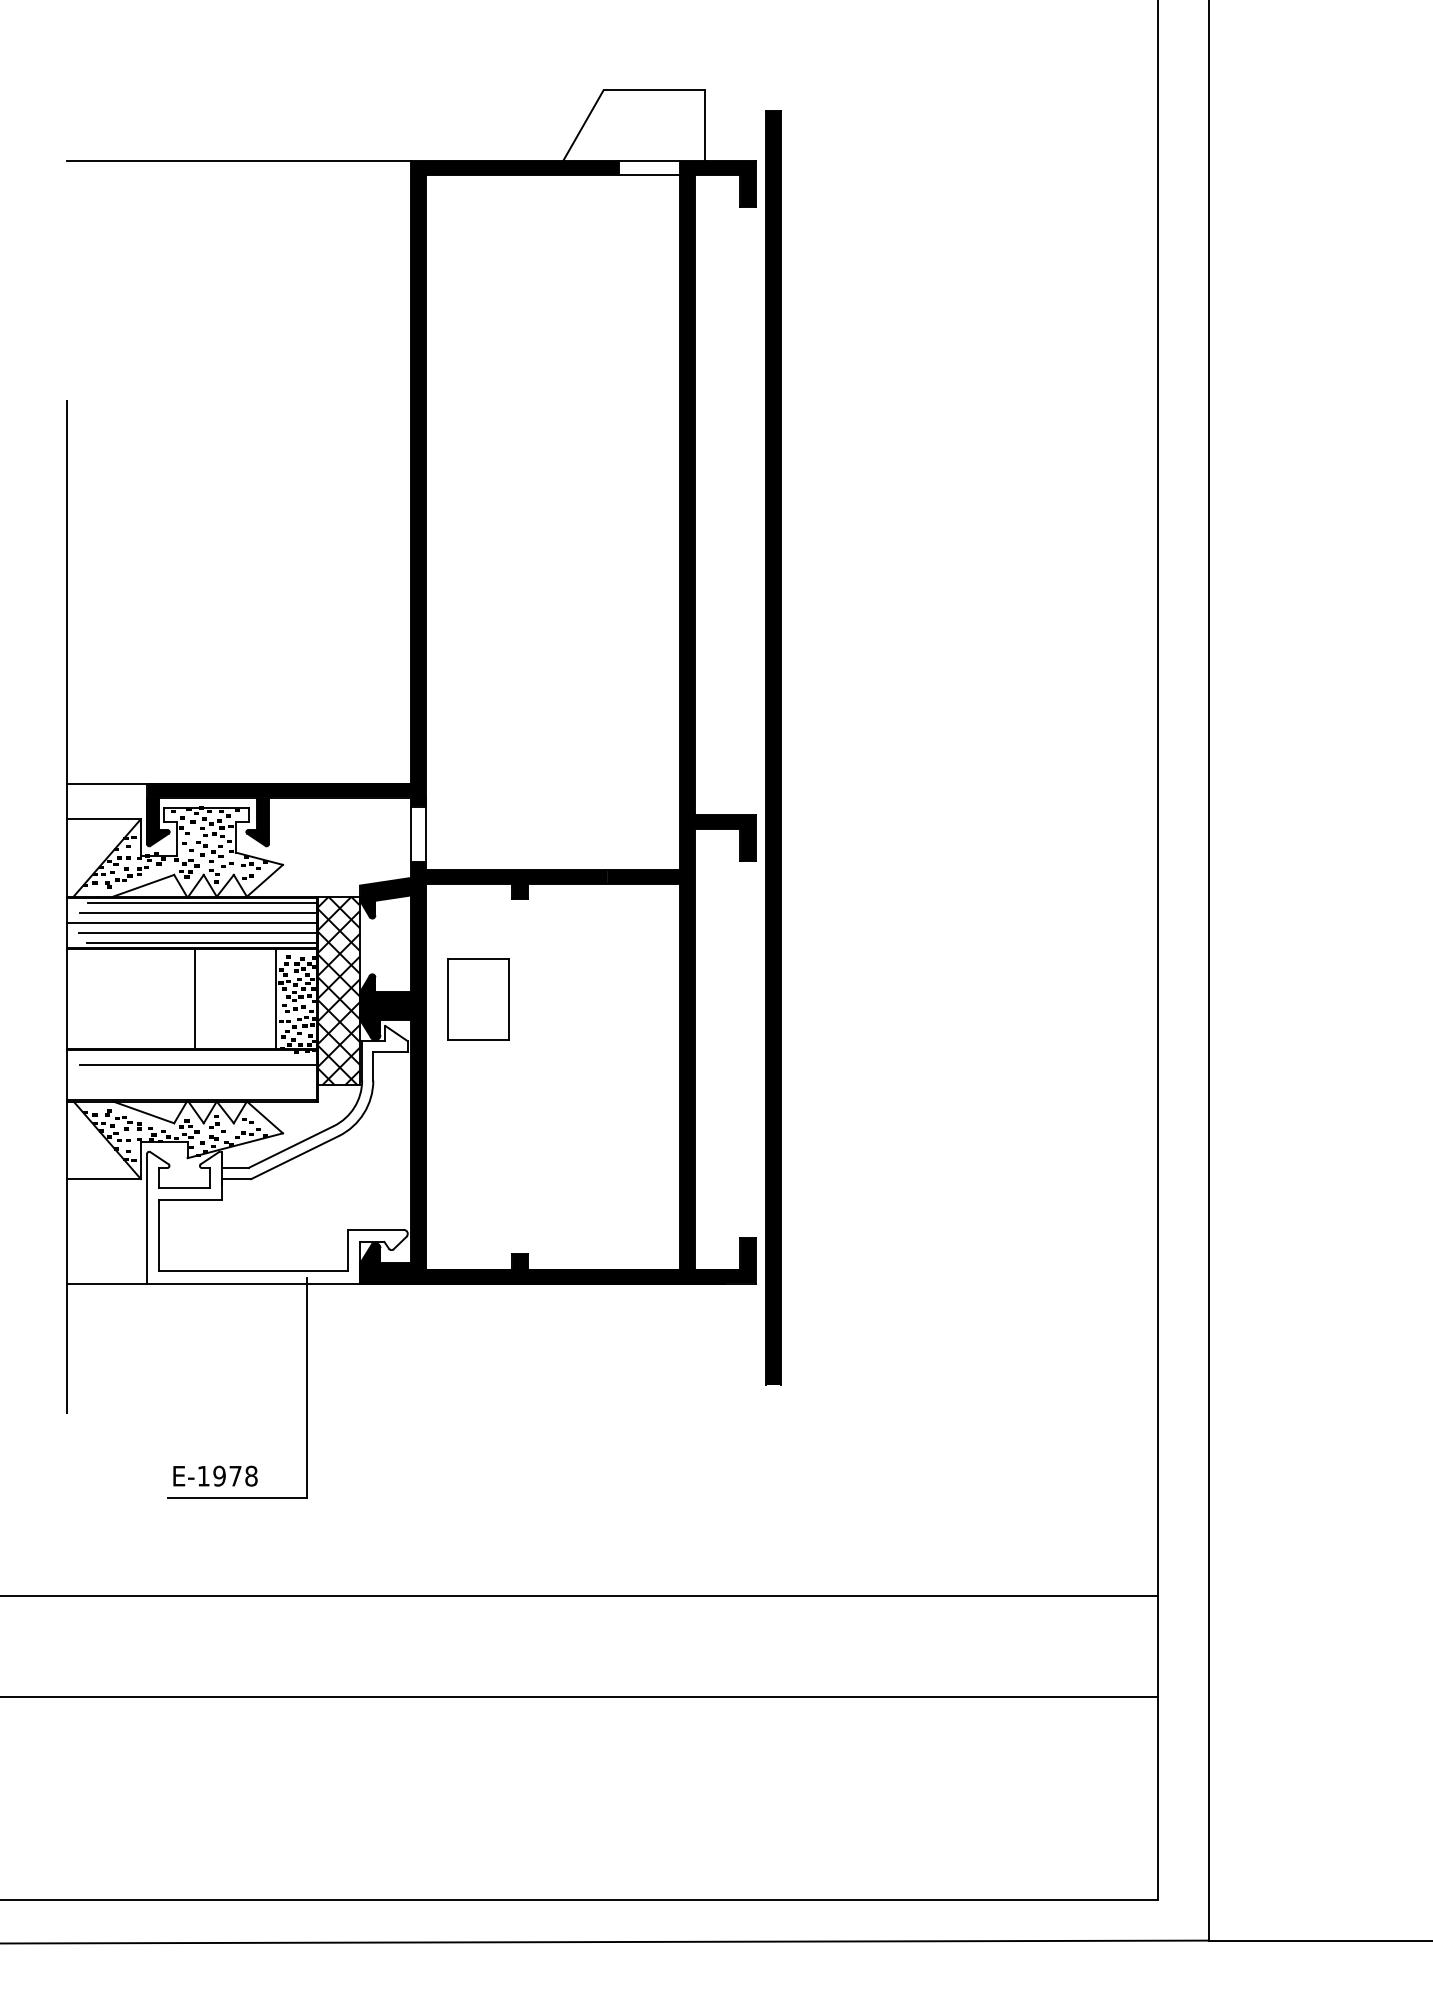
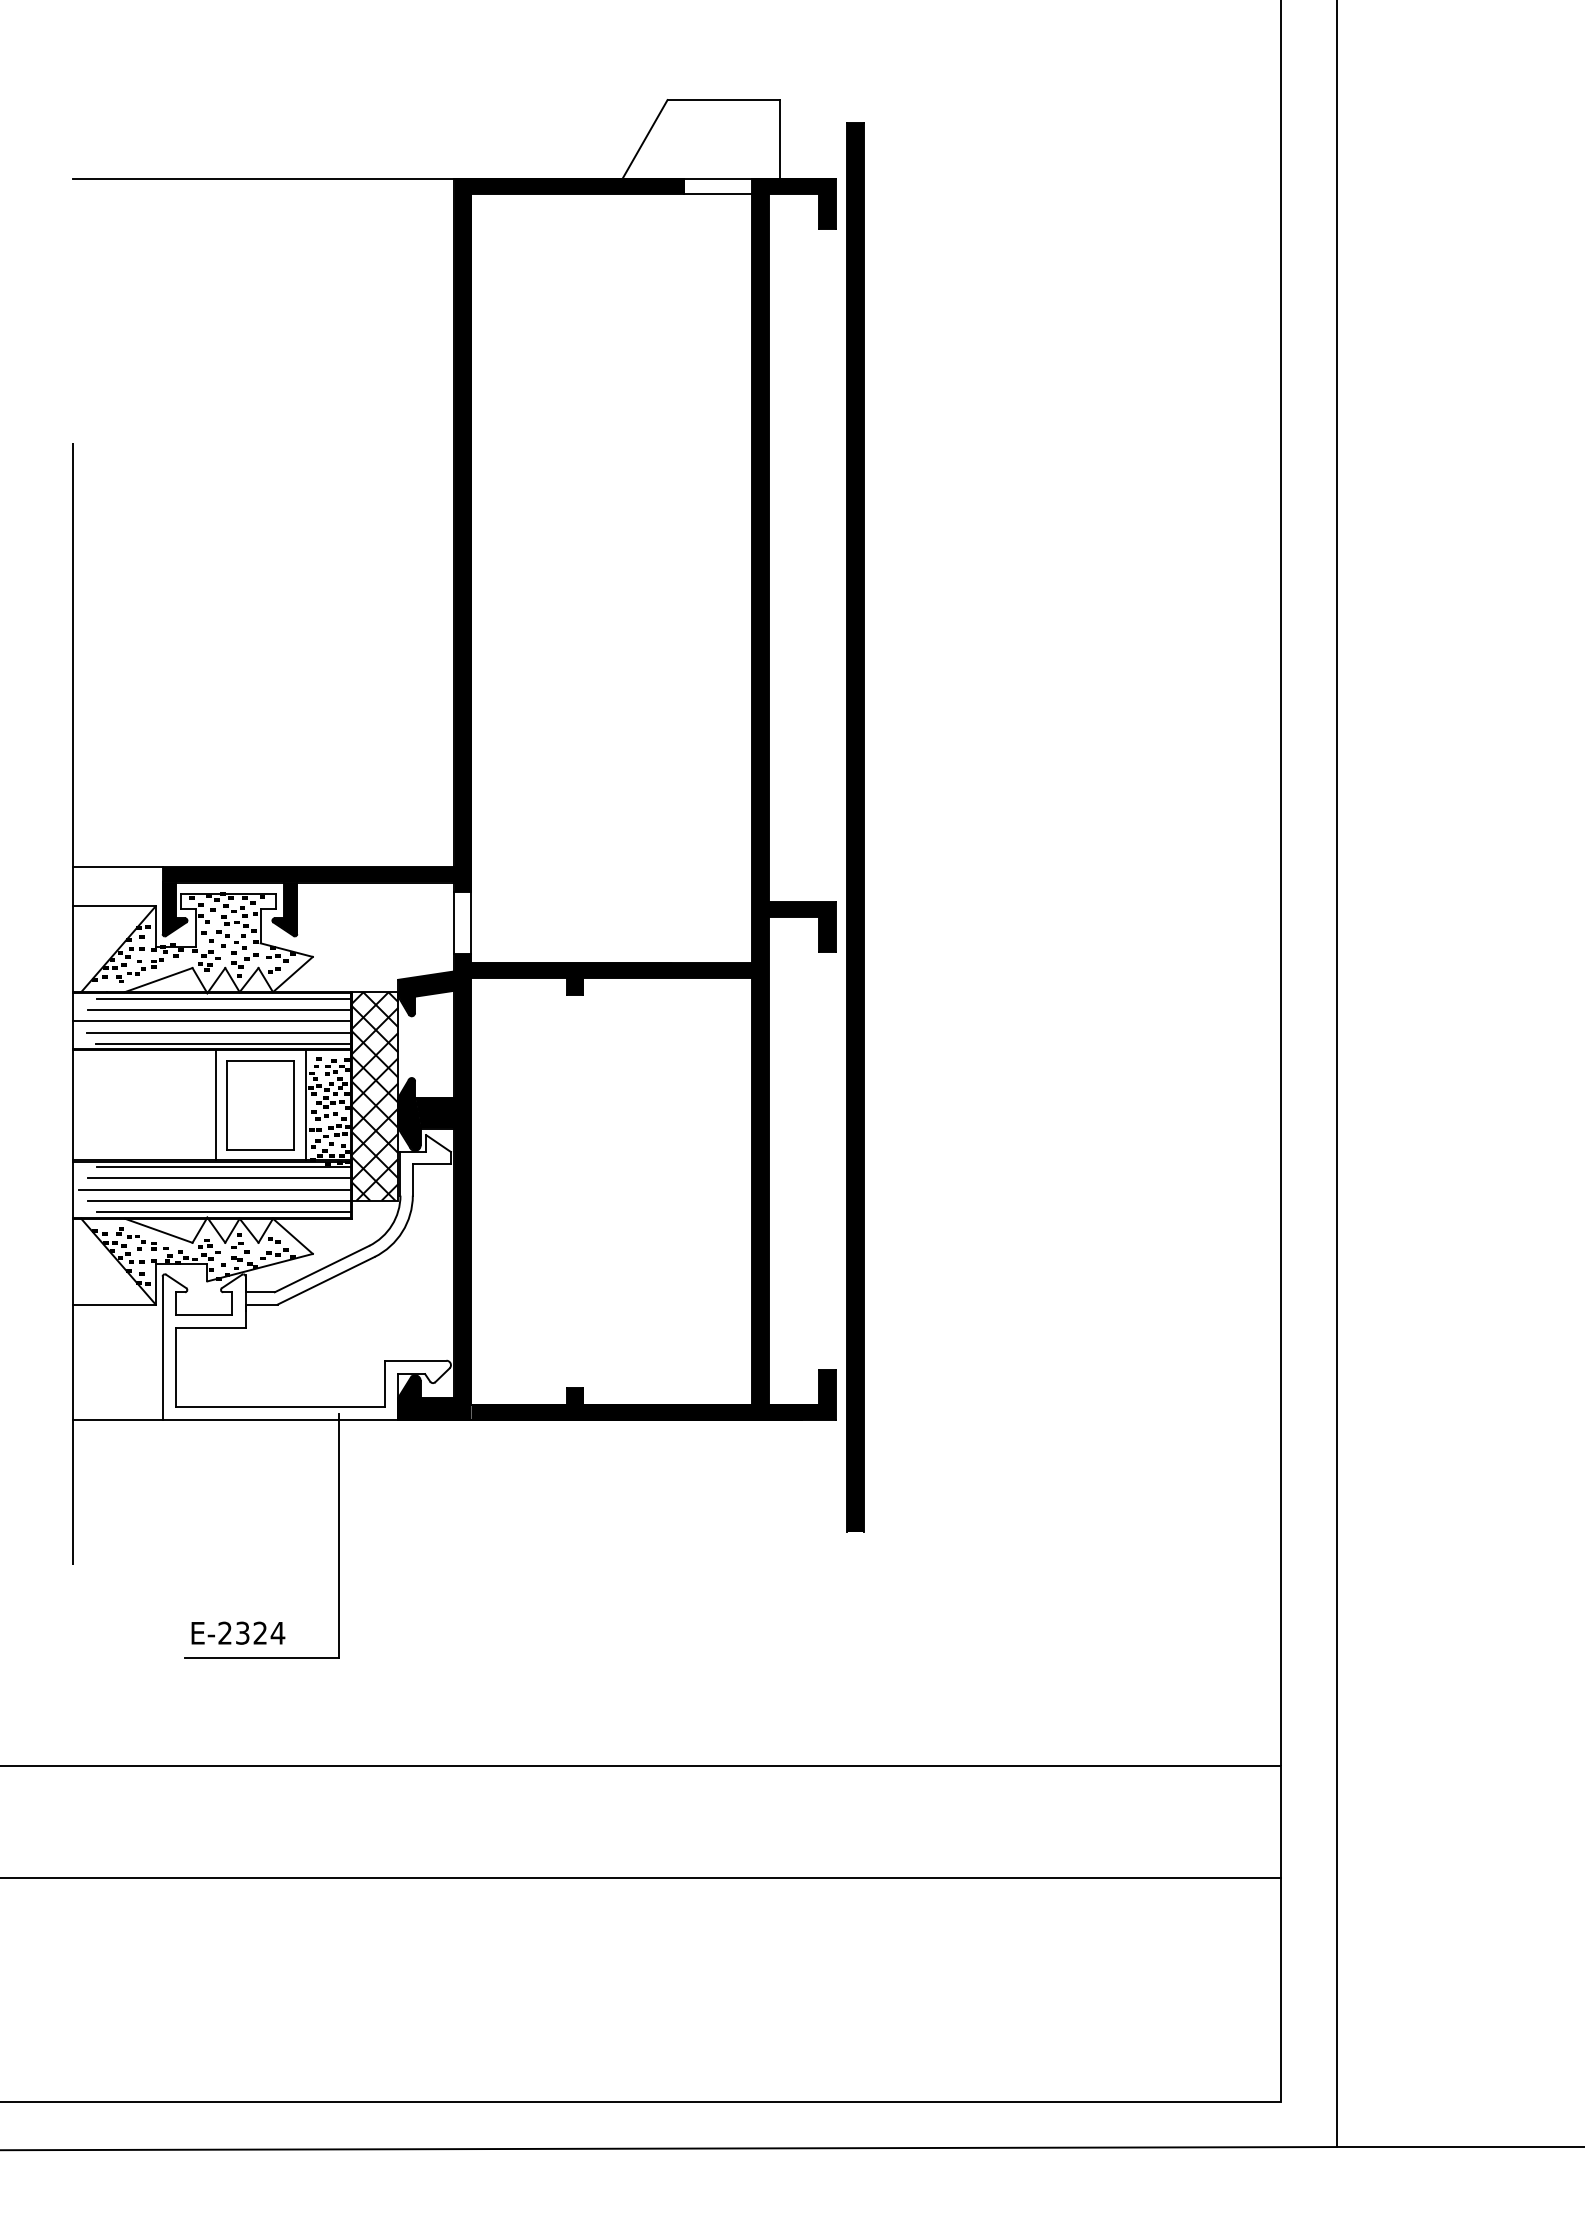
part: (477, 999) -> (260, 1105), moved
line: (202, 1055) -> (223, 1167), added
line: (194, 1075) -> (214, 1189), added
line: (198, 1085) -> (219, 1200), added
line: (202, 1095) -> (223, 1212), added
text: (227, 1475) -> (251, 1632), E-1978 -> E-2324

